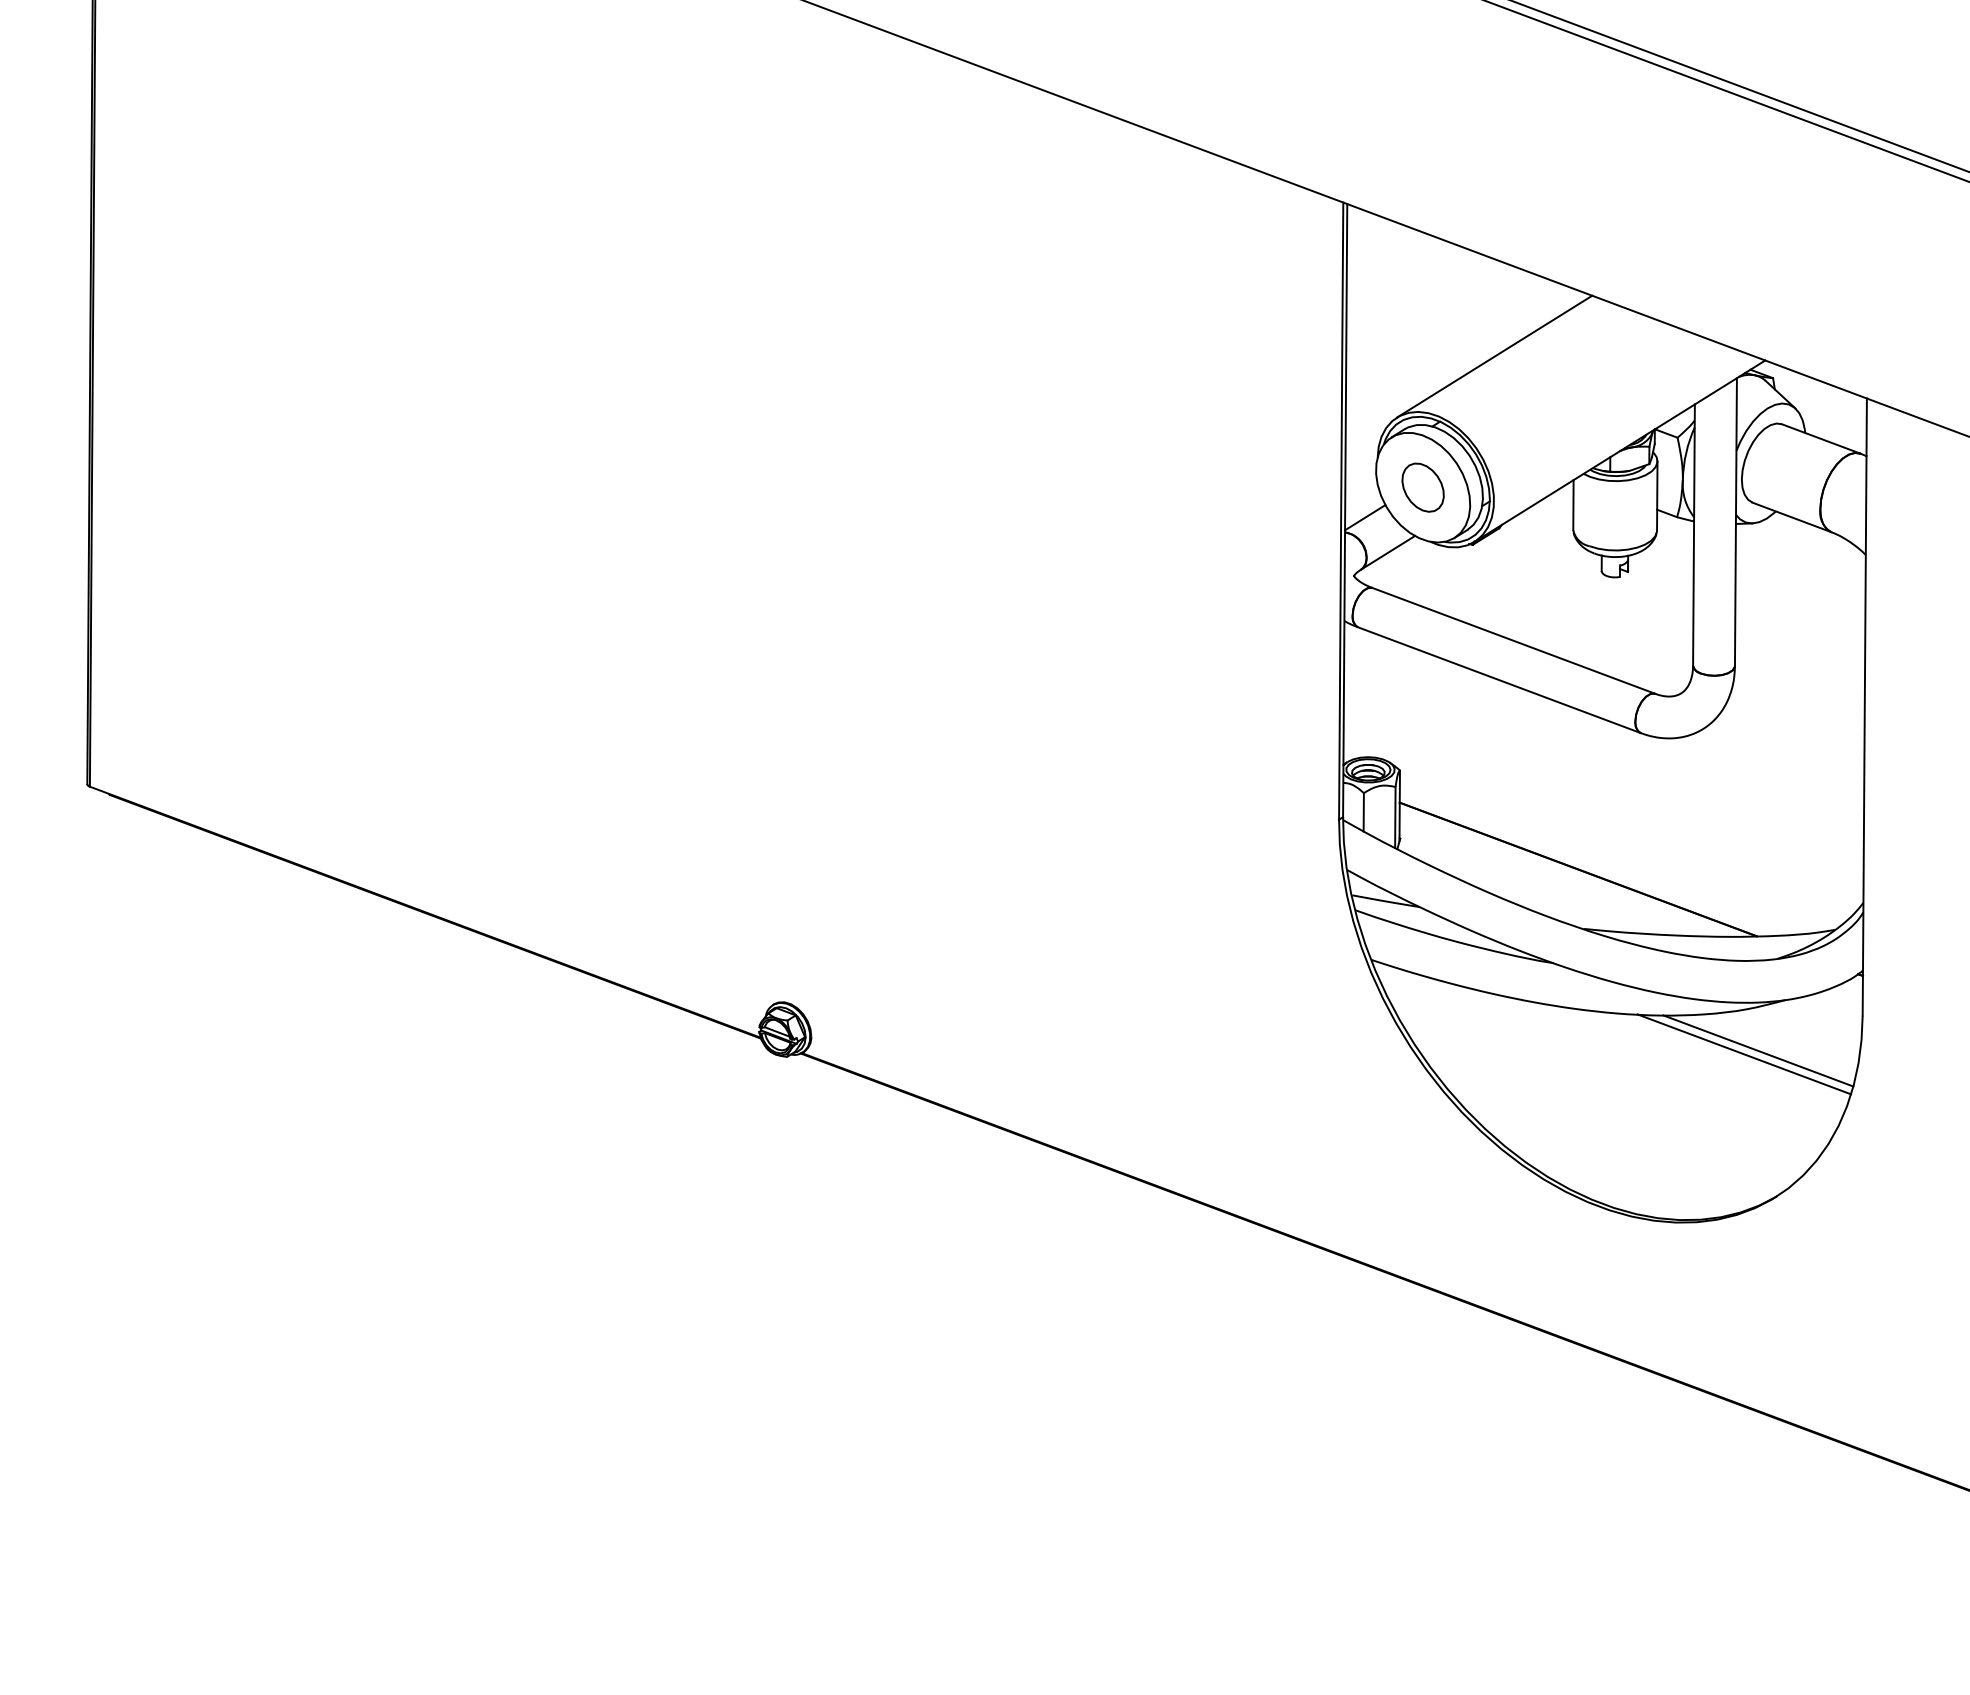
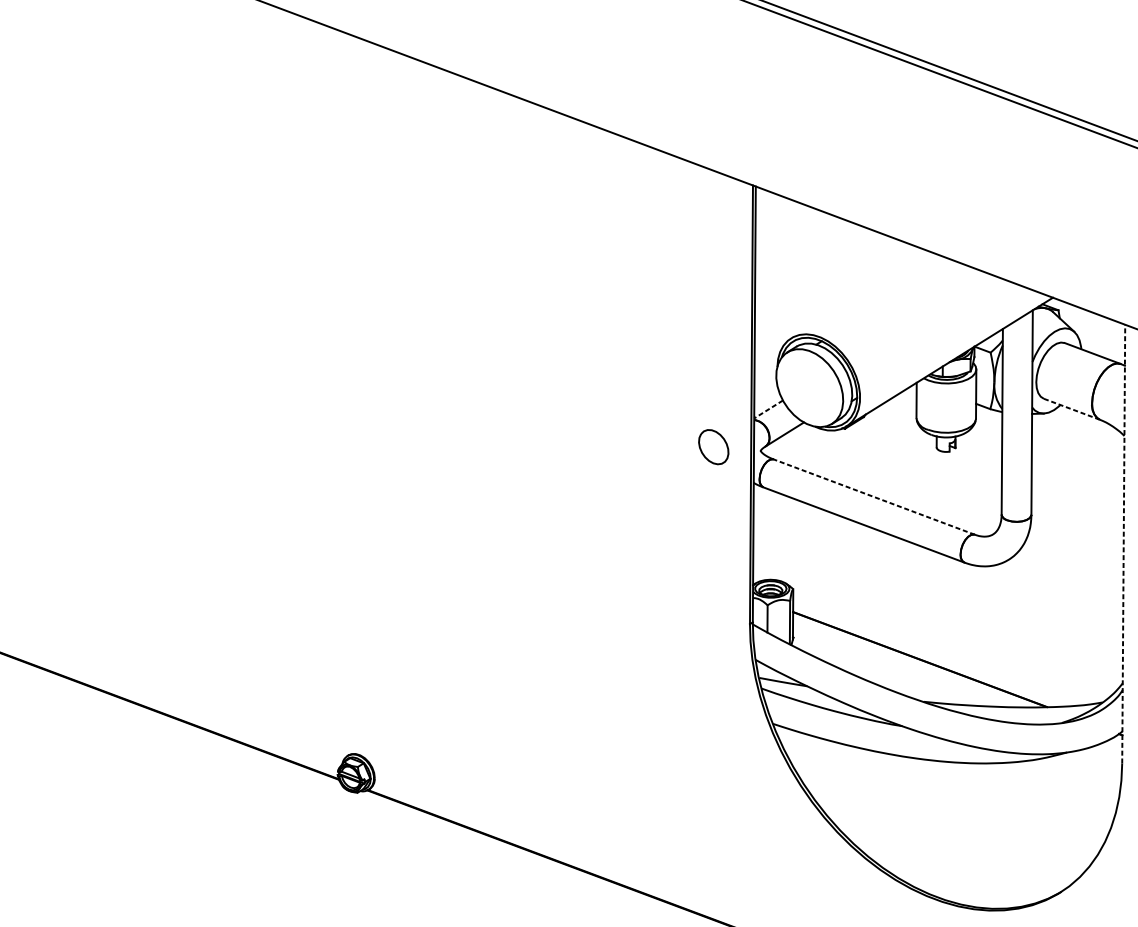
line: (1494, 356) -> (860, 294), removed
part: (1422, 487) -> (713, 447), moved
line: (1365, 517) -> (768, 409), solid -> dashed
line: (1791, 517) -> (1071, 409), solid -> dashed
line: (1514, 640) -> (874, 496), solid -> dashed
line: (1864, 707) -> (1123, 544), solid -> dashed
line: (1758, 1050) -> (1048, 788), removed
line: (1744, 1054) -> (1038, 791), removed

